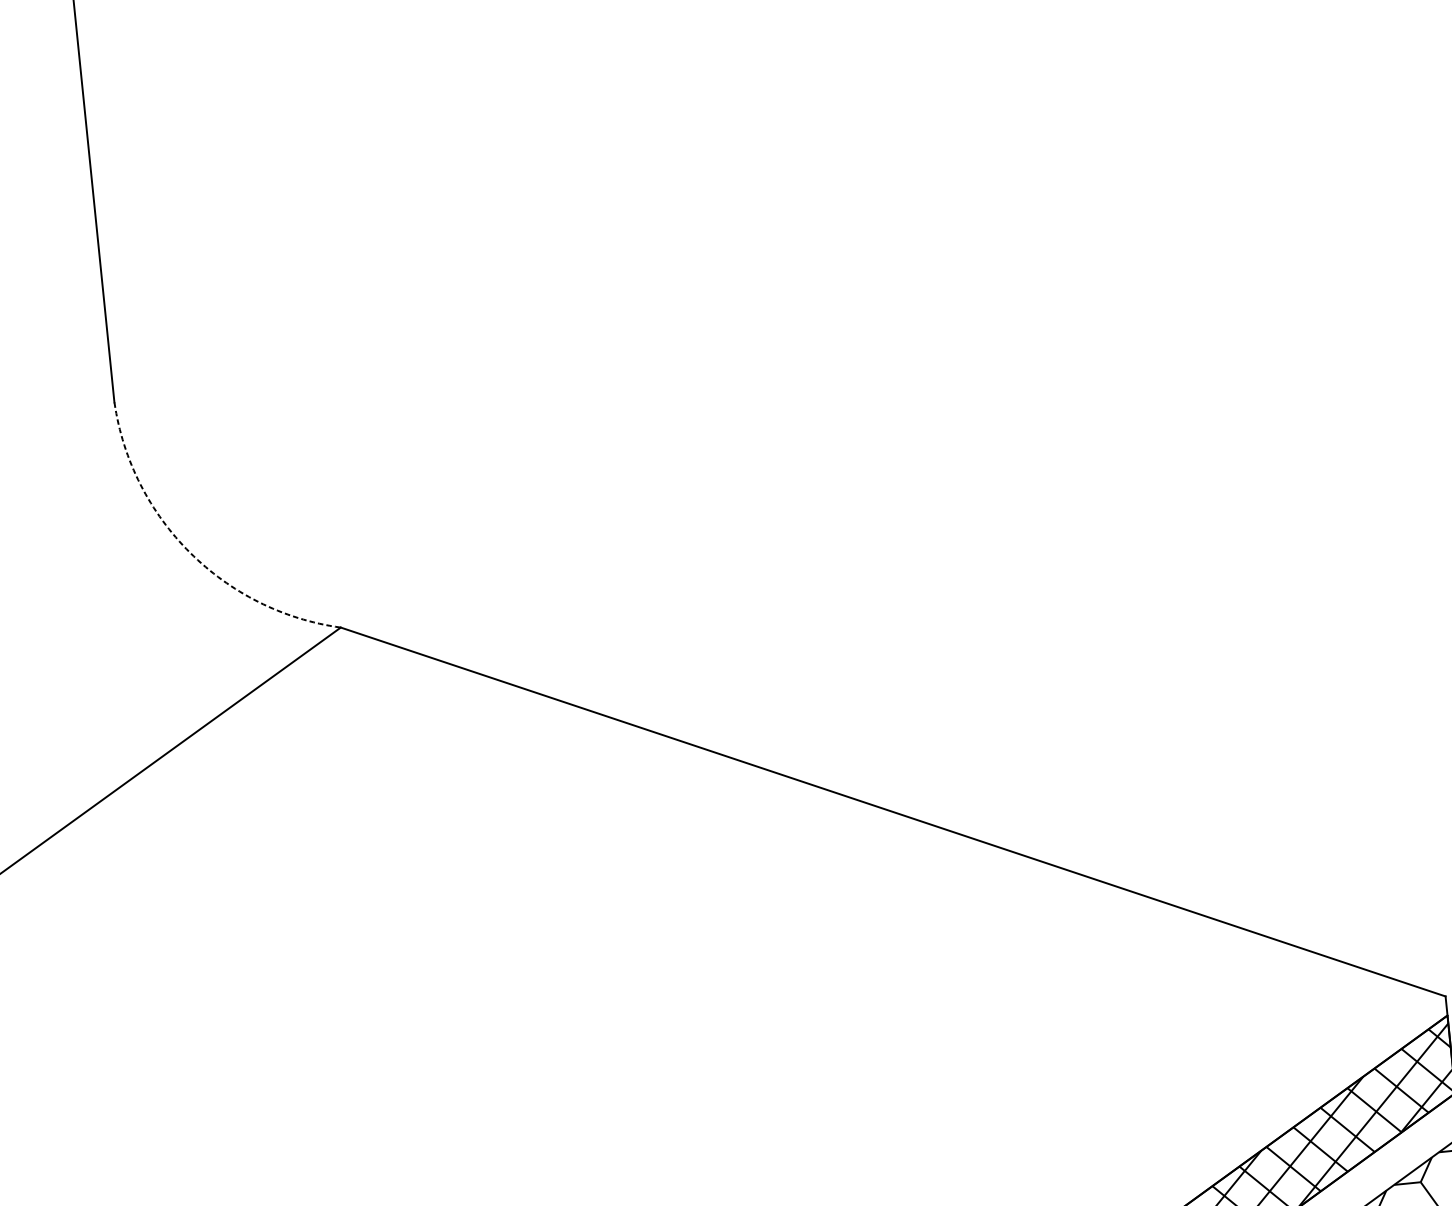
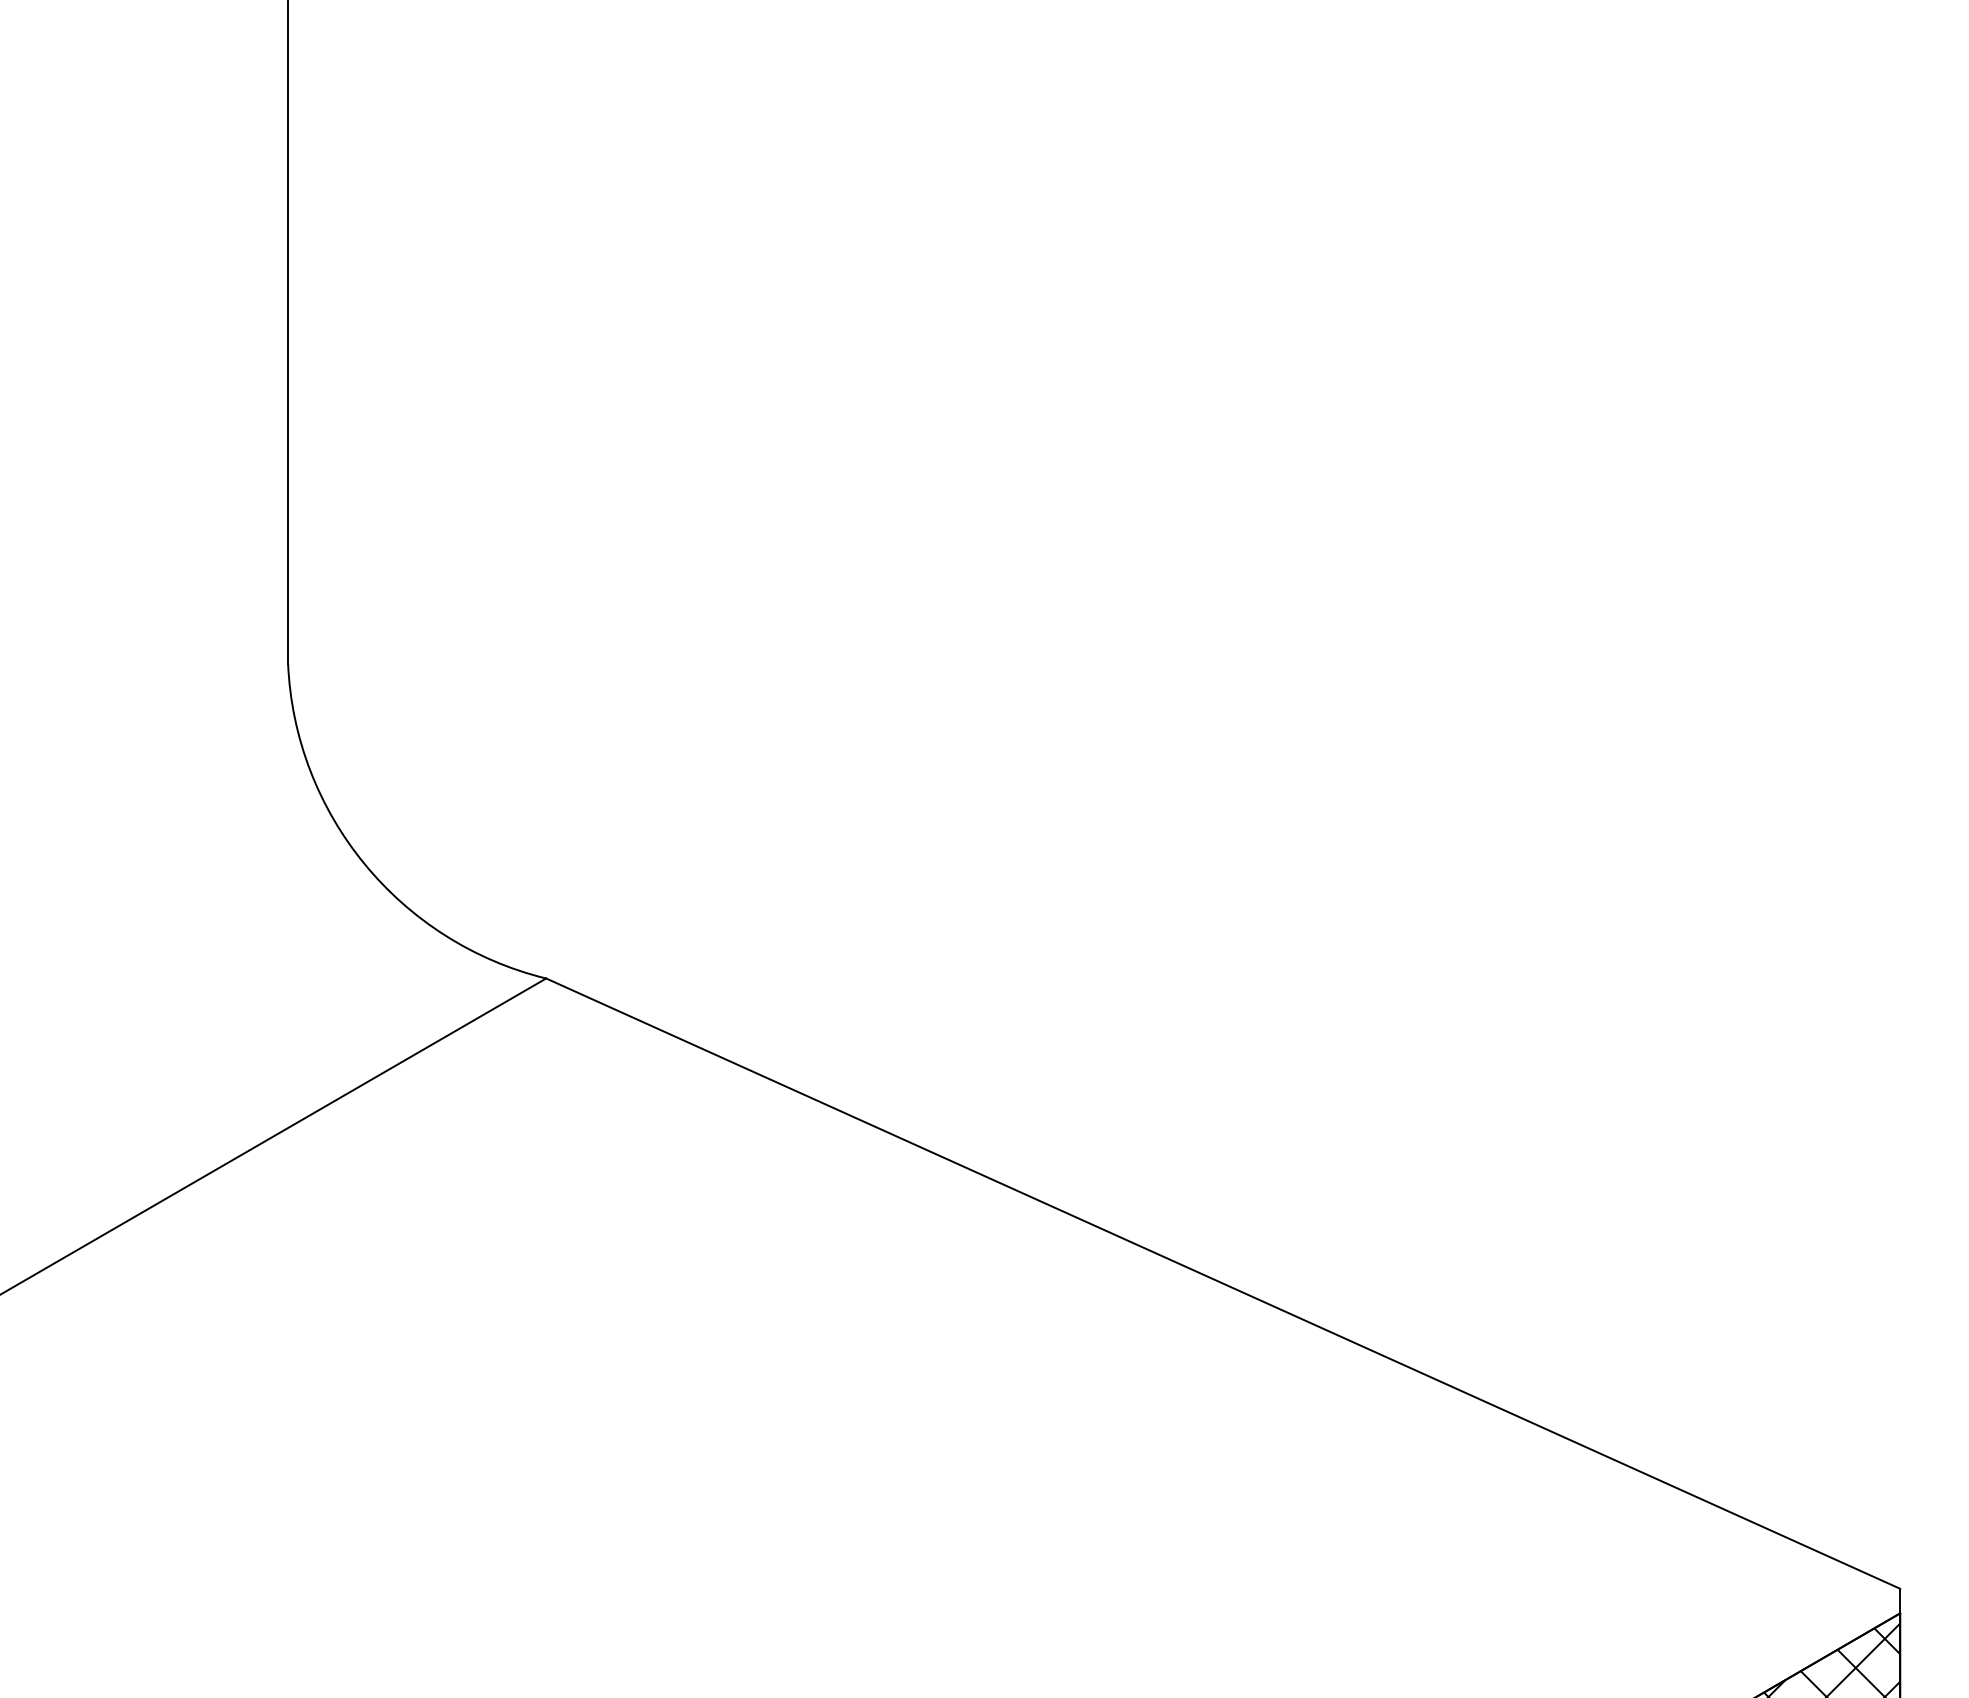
arc: (190, 553) -> (364, 864), dashed -> solid

